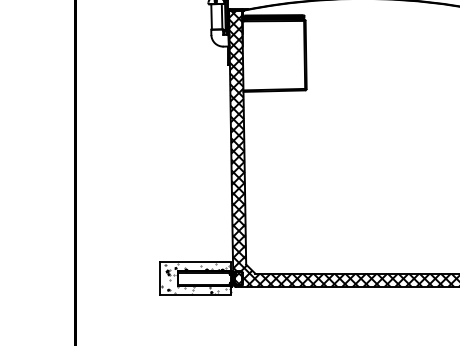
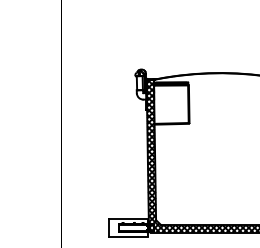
hatch: (196, 277) -> (128, 227), removed

